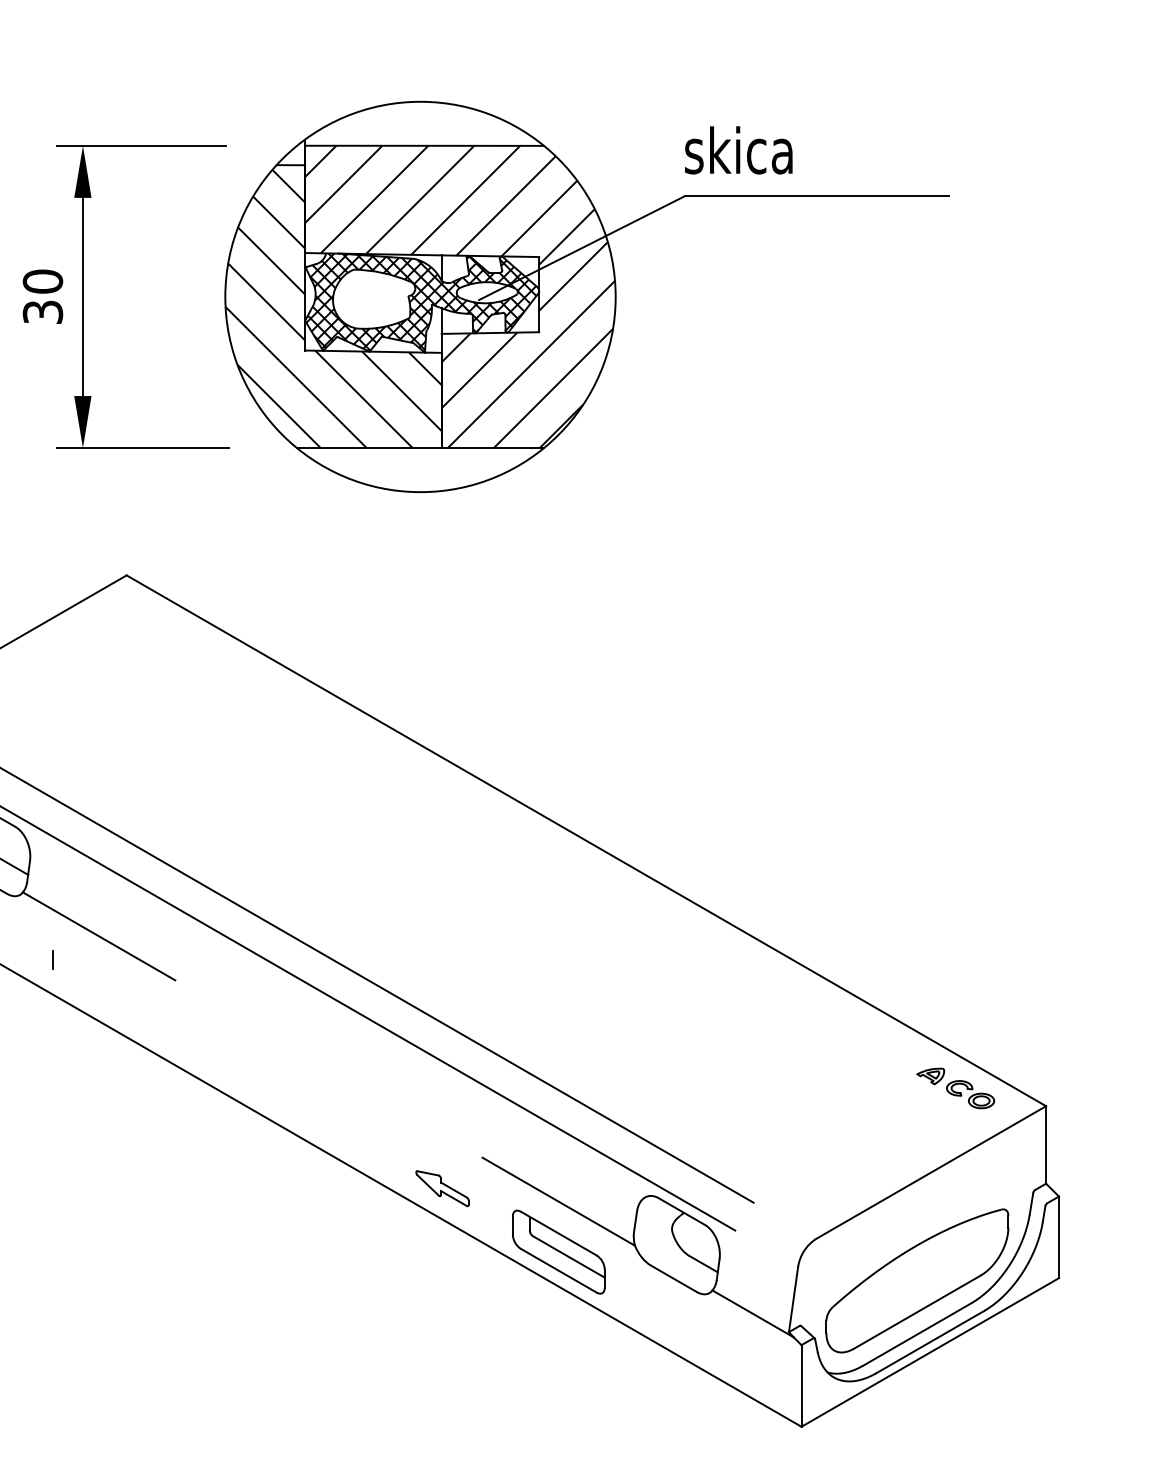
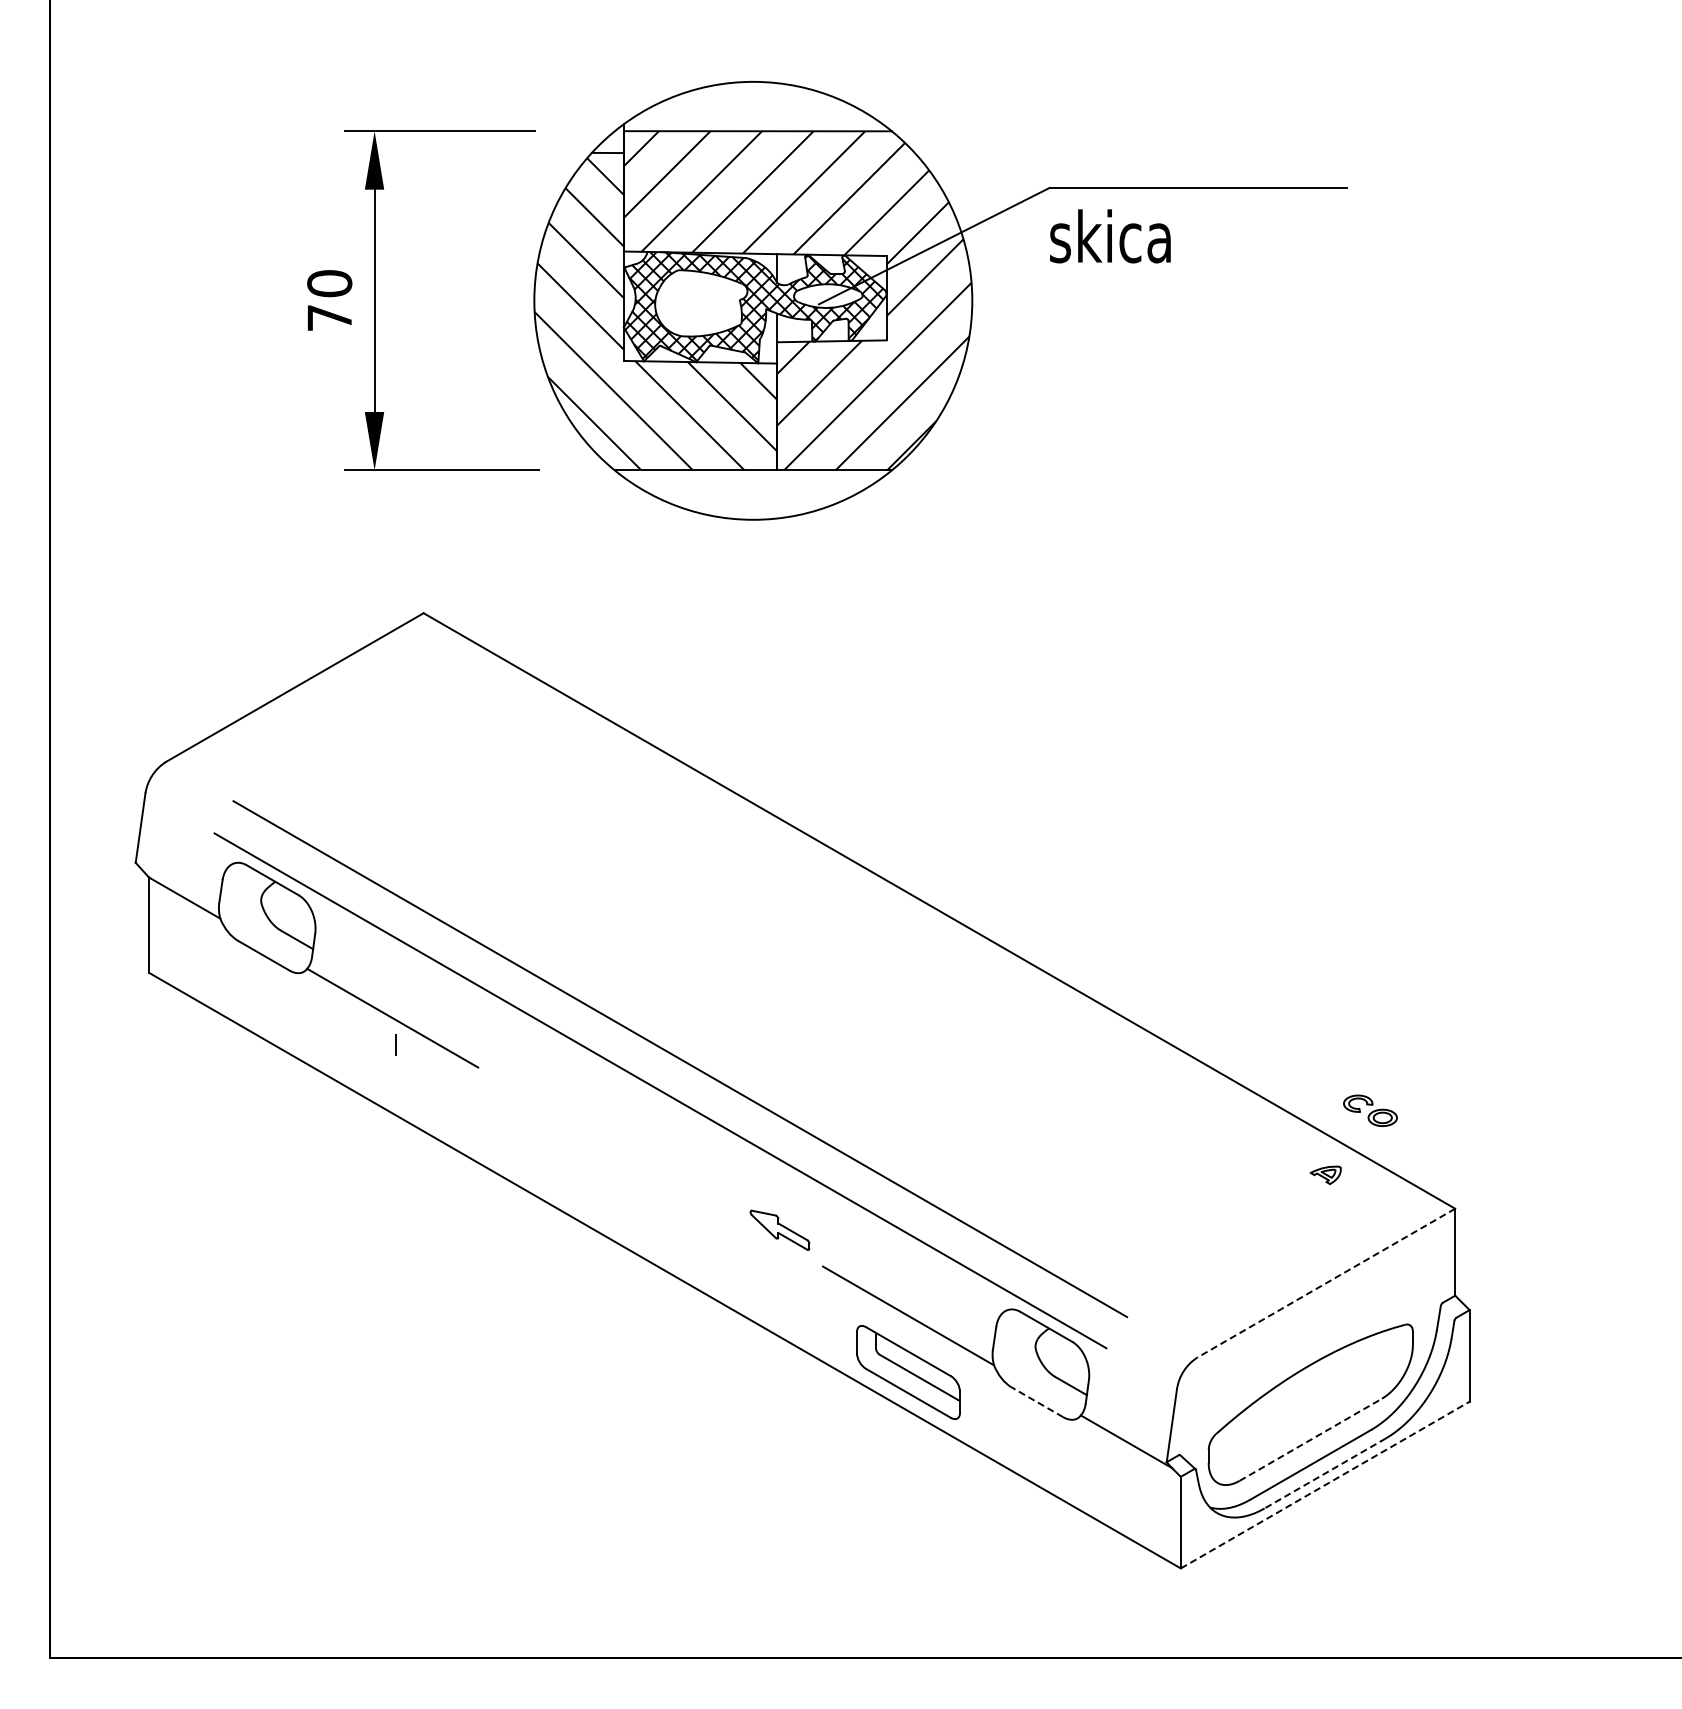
text: (738, 150) -> (1110, 236), moved
text: (42, 311) -> (329, 317), 30 -> 70
line: (52, 959) -> (395, 1044), moved
part: (970, 1094) -> (1370, 1110), moved
line: (931, 1172) -> (1326, 1283), solid -> dashed
part: (442, 1187) -> (779, 1229), moved
line: (673, 1278) -> (1037, 1402), solid -> dashed
line: (918, 1311) -> (1311, 1439), solid -> dashed
line: (930, 1342) -> (1325, 1473), solid -> dashed
line: (930, 1352) -> (1325, 1485), solid -> dashed

